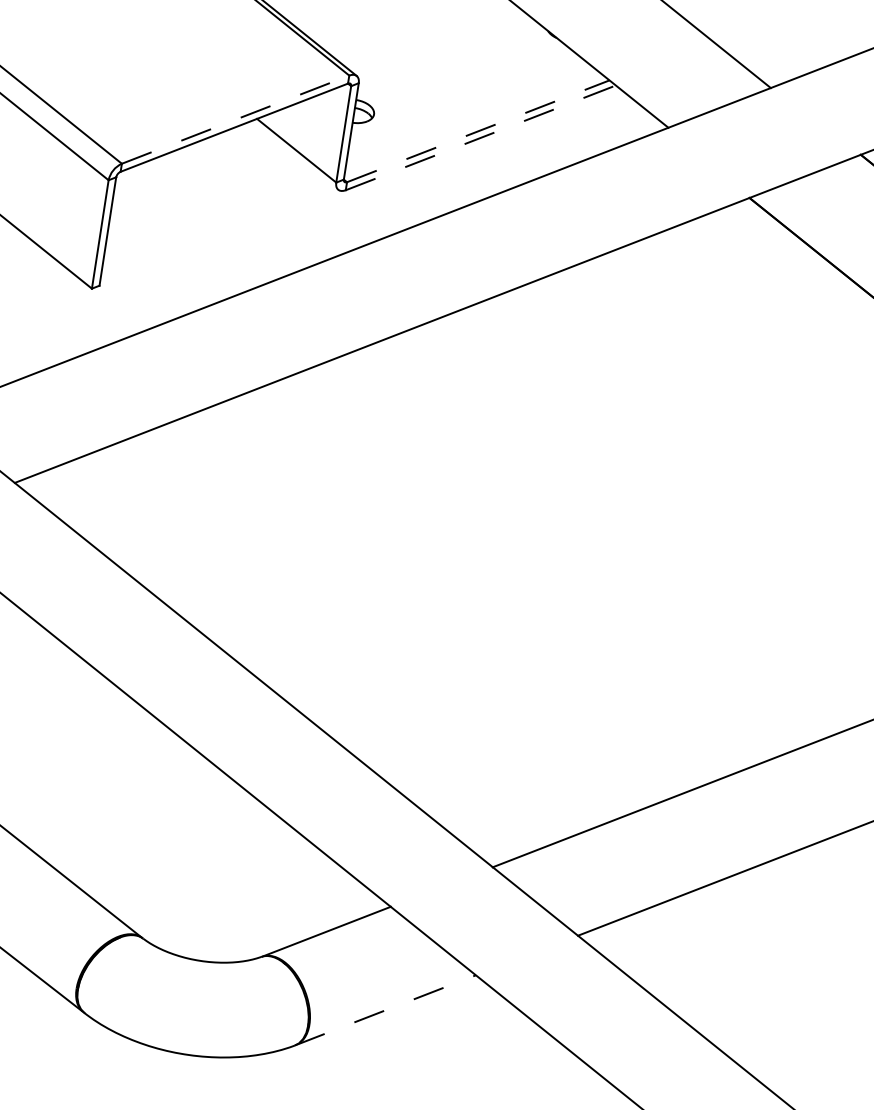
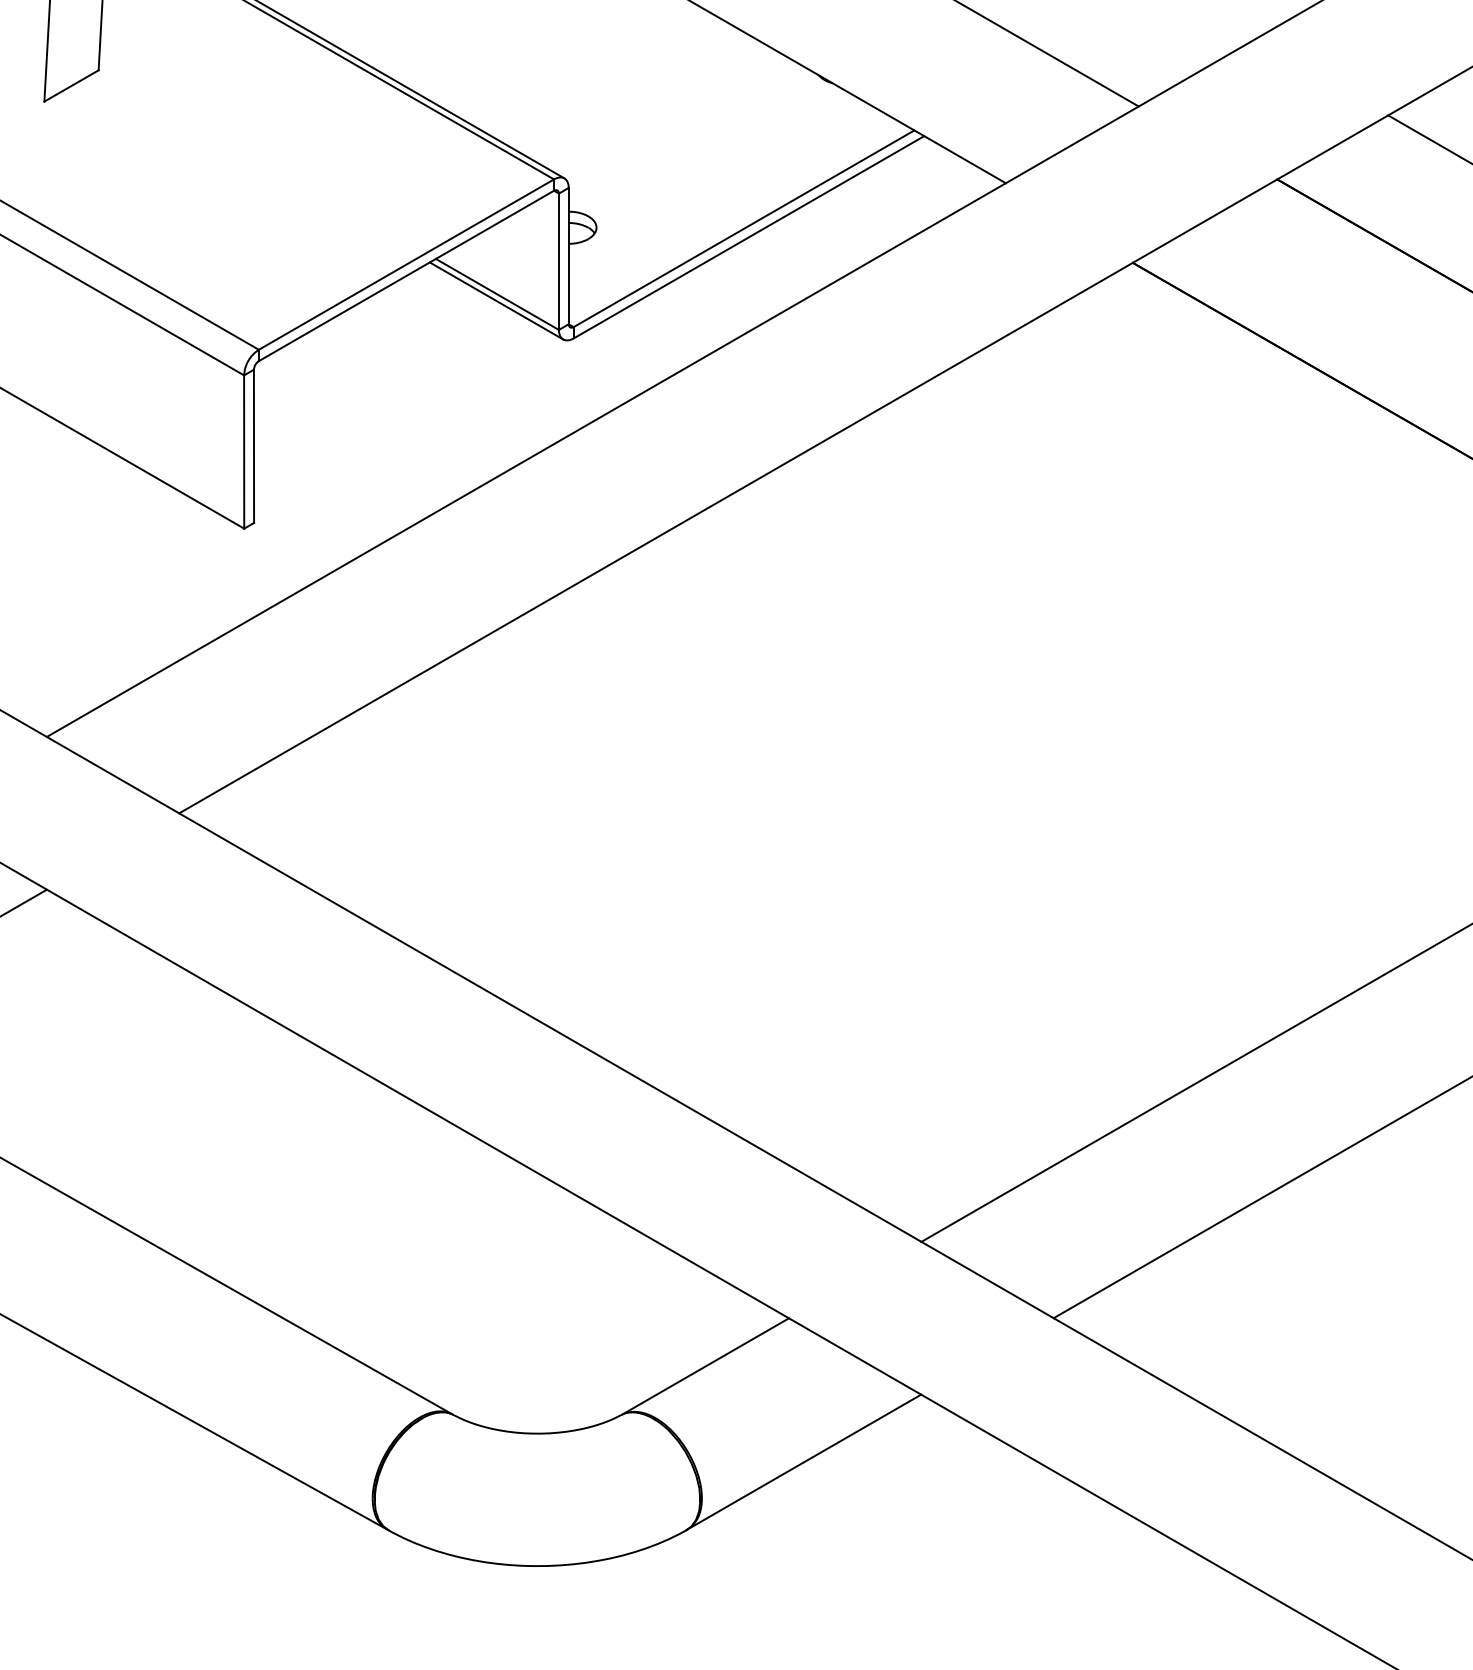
line: (235, 119) -> (406, 264), dashed -> solid
line: (478, 131) -> (744, 228), dashed -> solid
line: (481, 138) -> (749, 237), dashed -> solid
line: (295, 154) -> (496, 300), added
line: (385, 1010) -> (803, 1462), dashed -> solid

